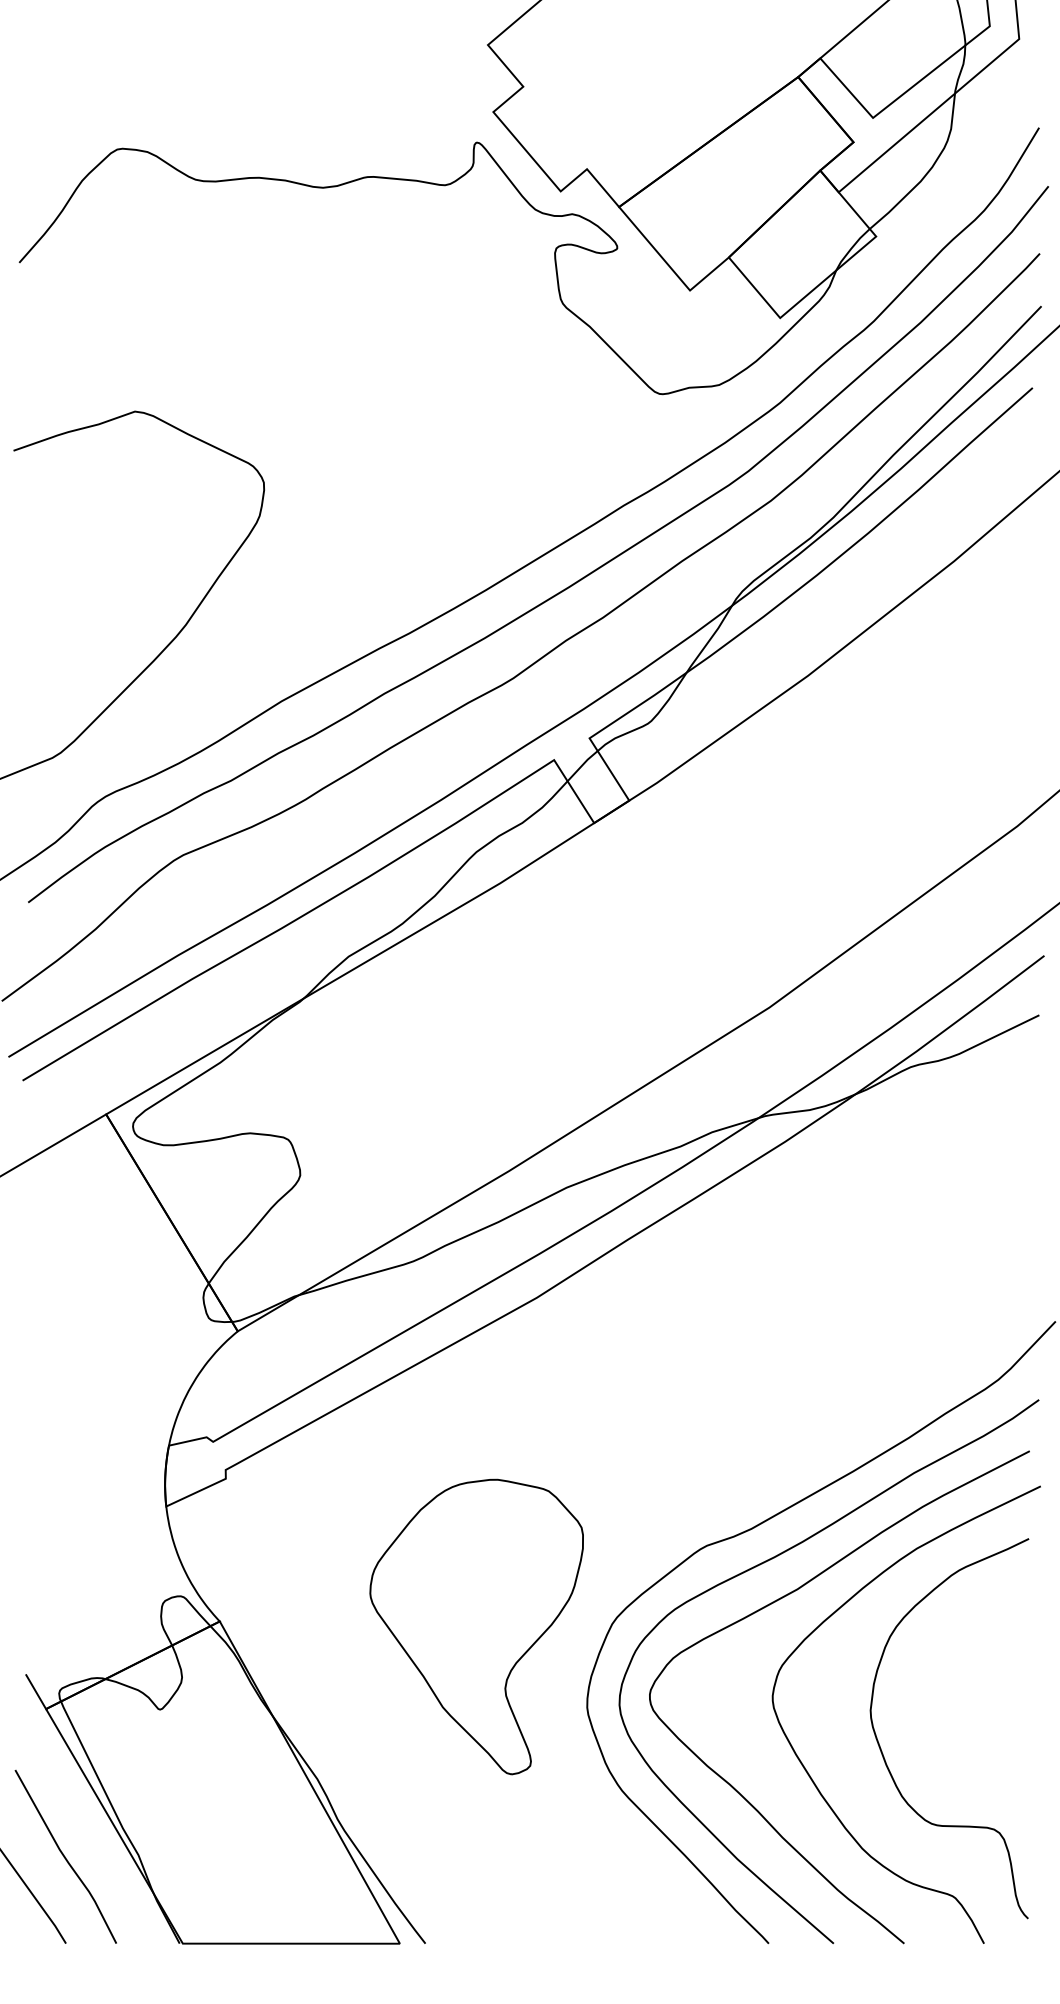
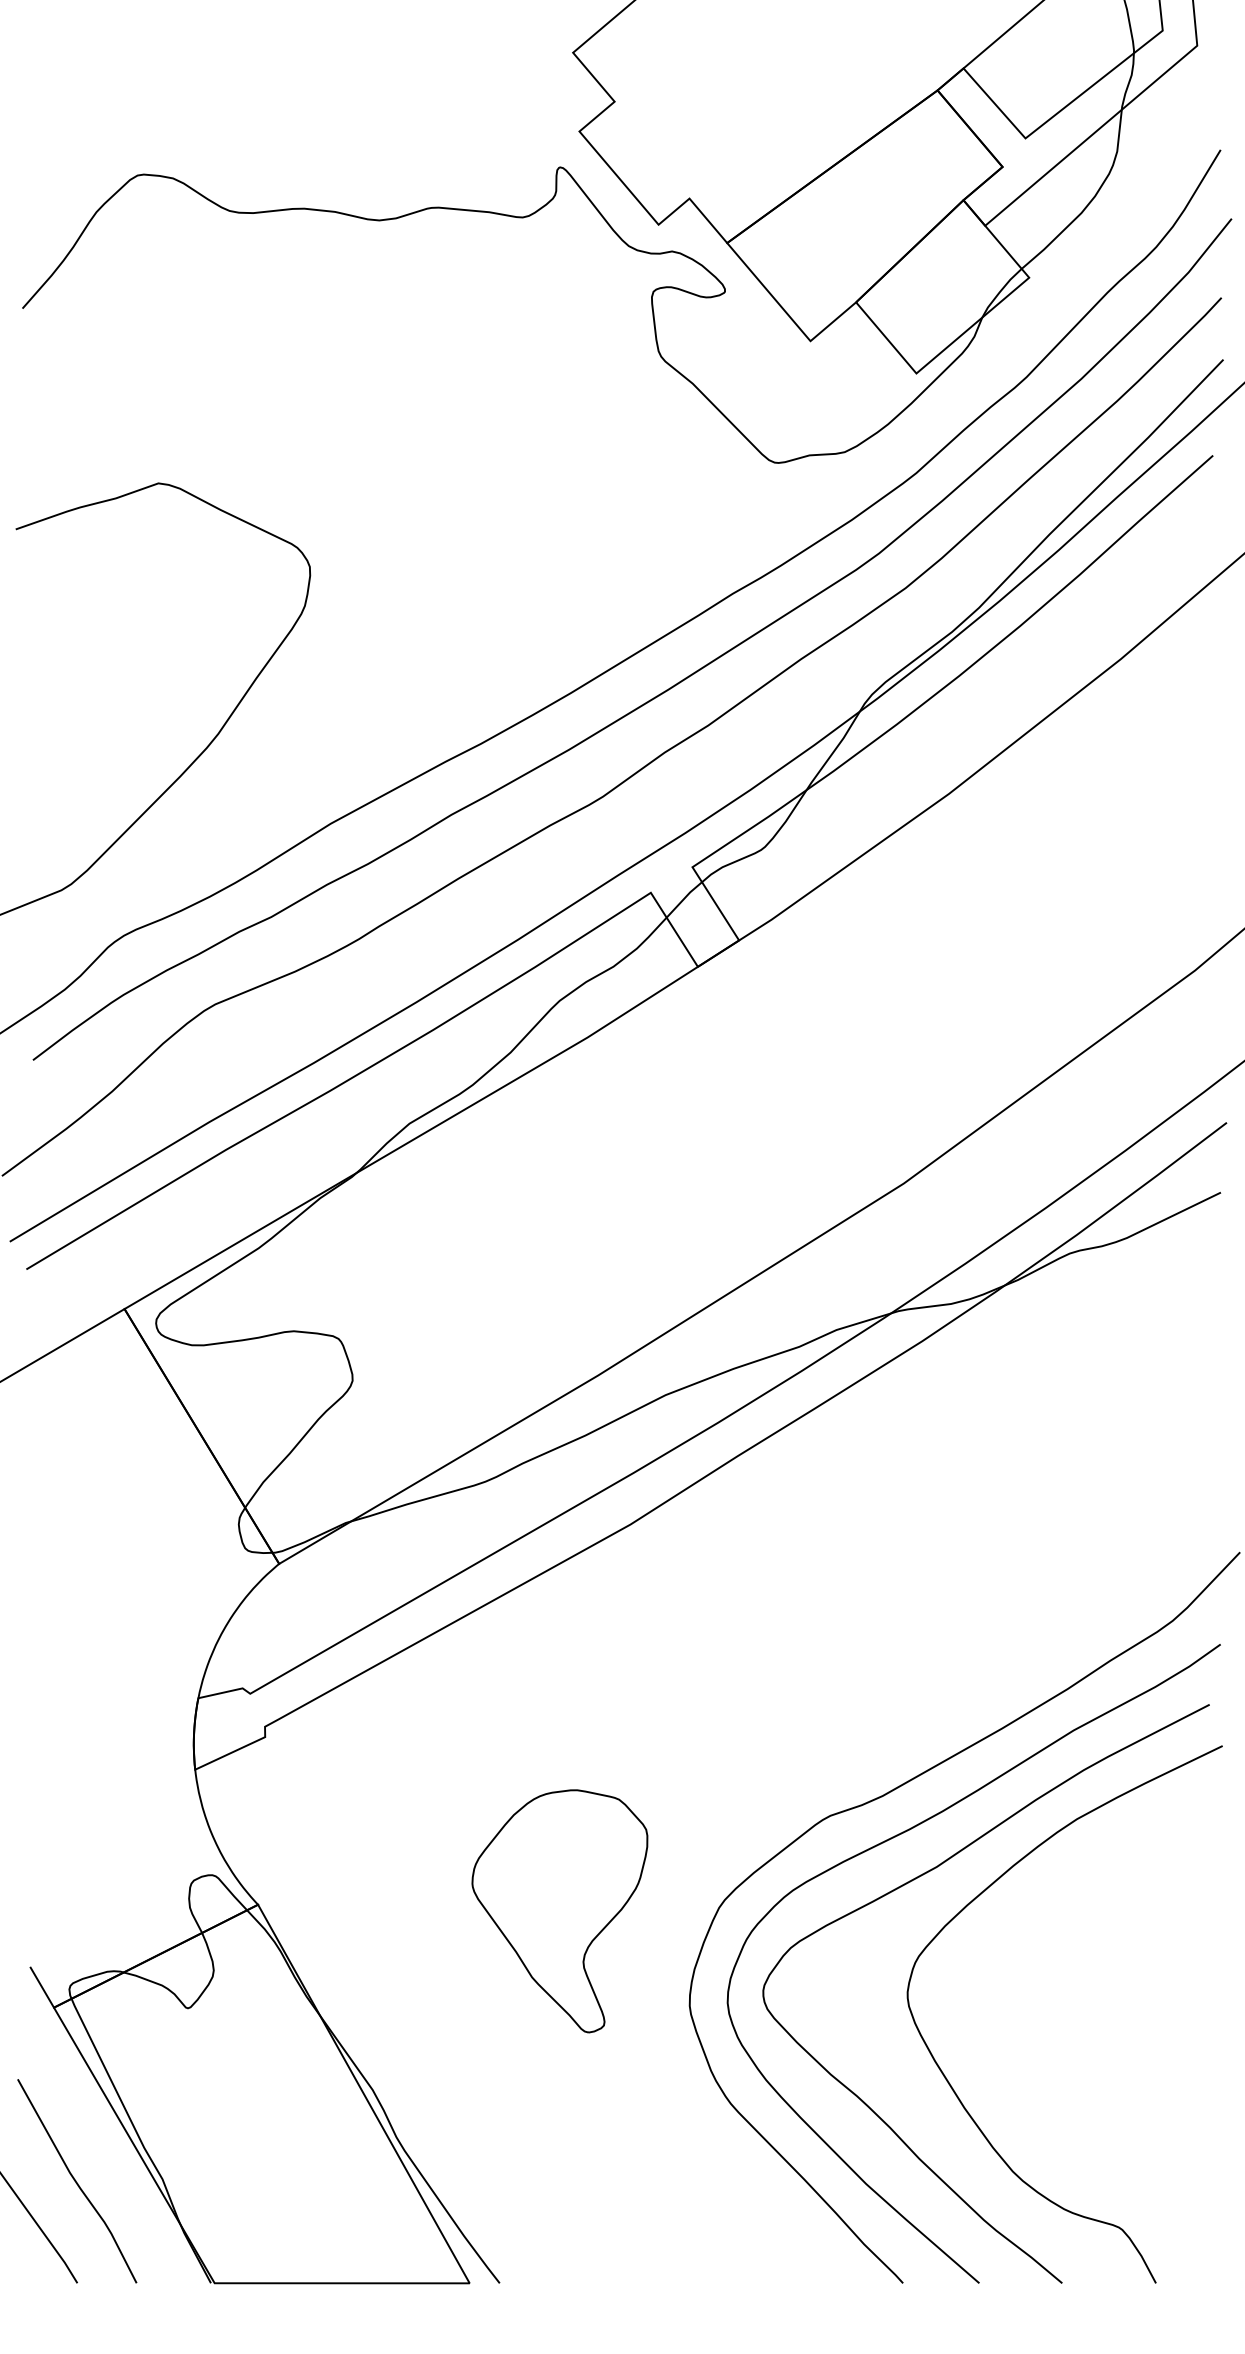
part: (476, 1627) -> (559, 1911), size x0.7
curve: (884, 1755) -> (1038, 2062), removed

